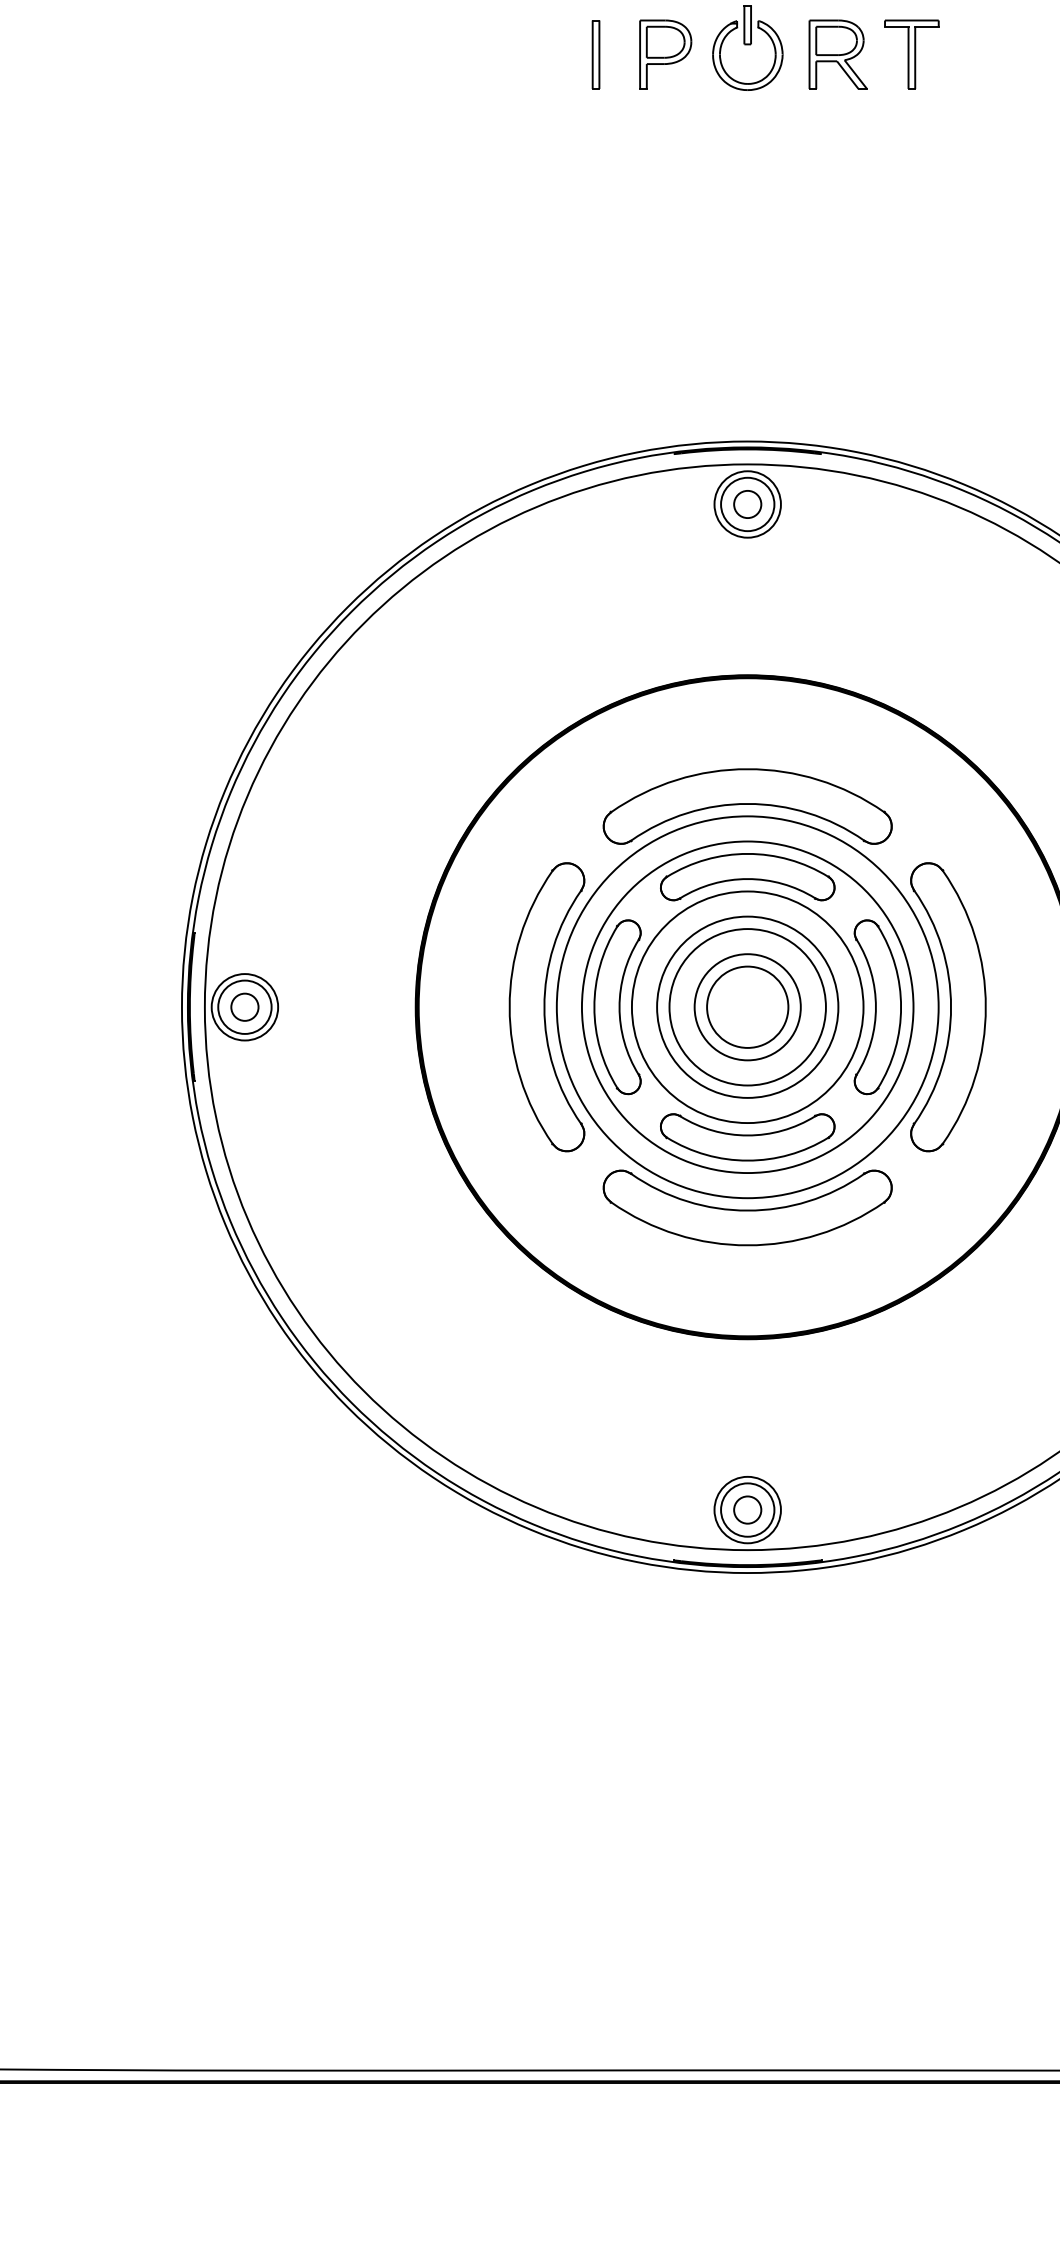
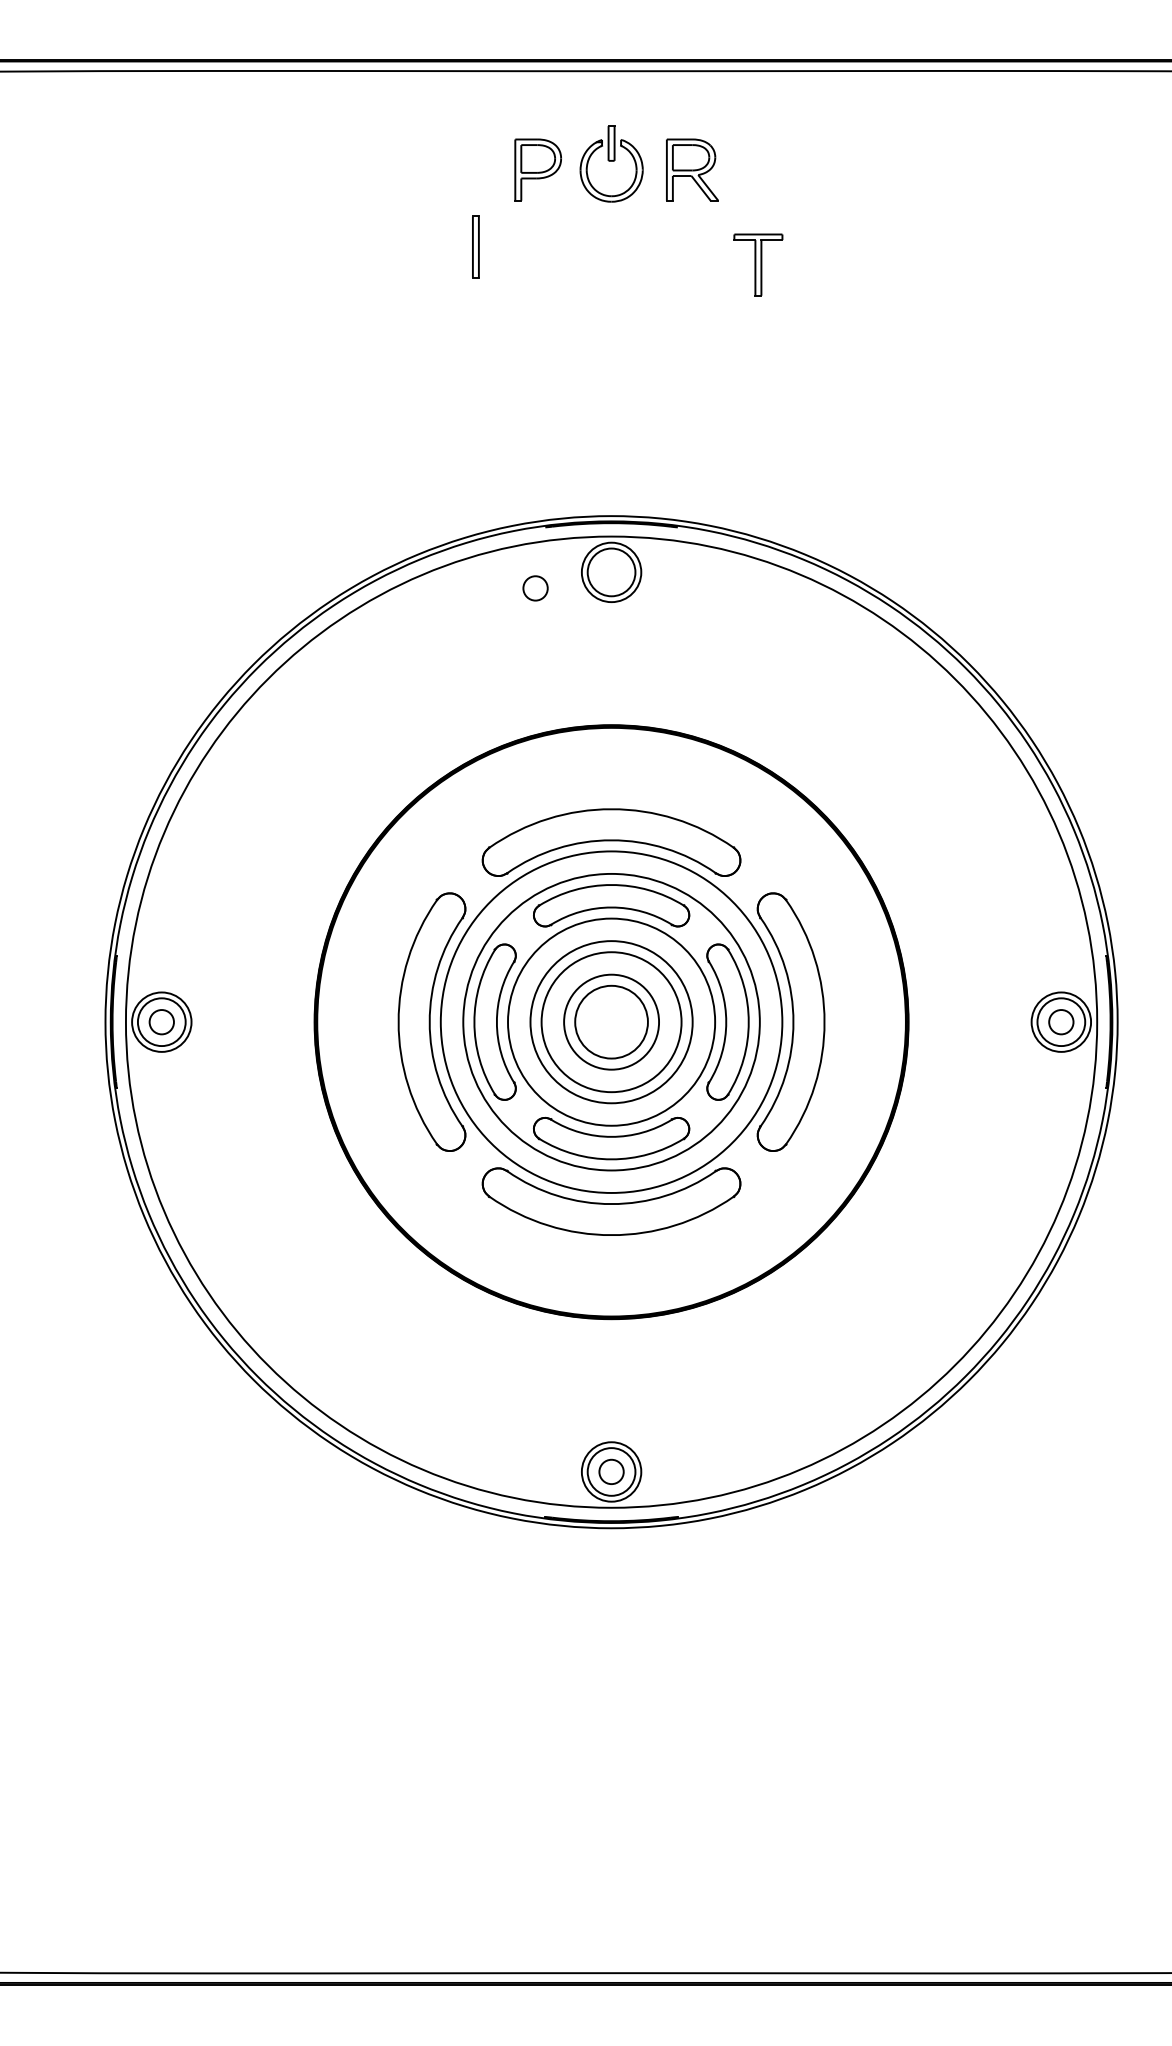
part: (595, 54) -> (475, 246), moved
part: (911, 54) -> (758, 264), moved
circle: (747, 504) -> (535, 588), moved

